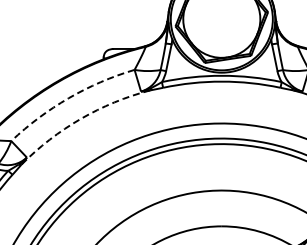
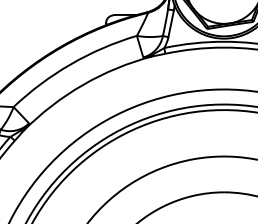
arc: (68, 98) -> (70, 64), dashed -> solid
arc: (80, 118) -> (82, 84), dashed -> solid

